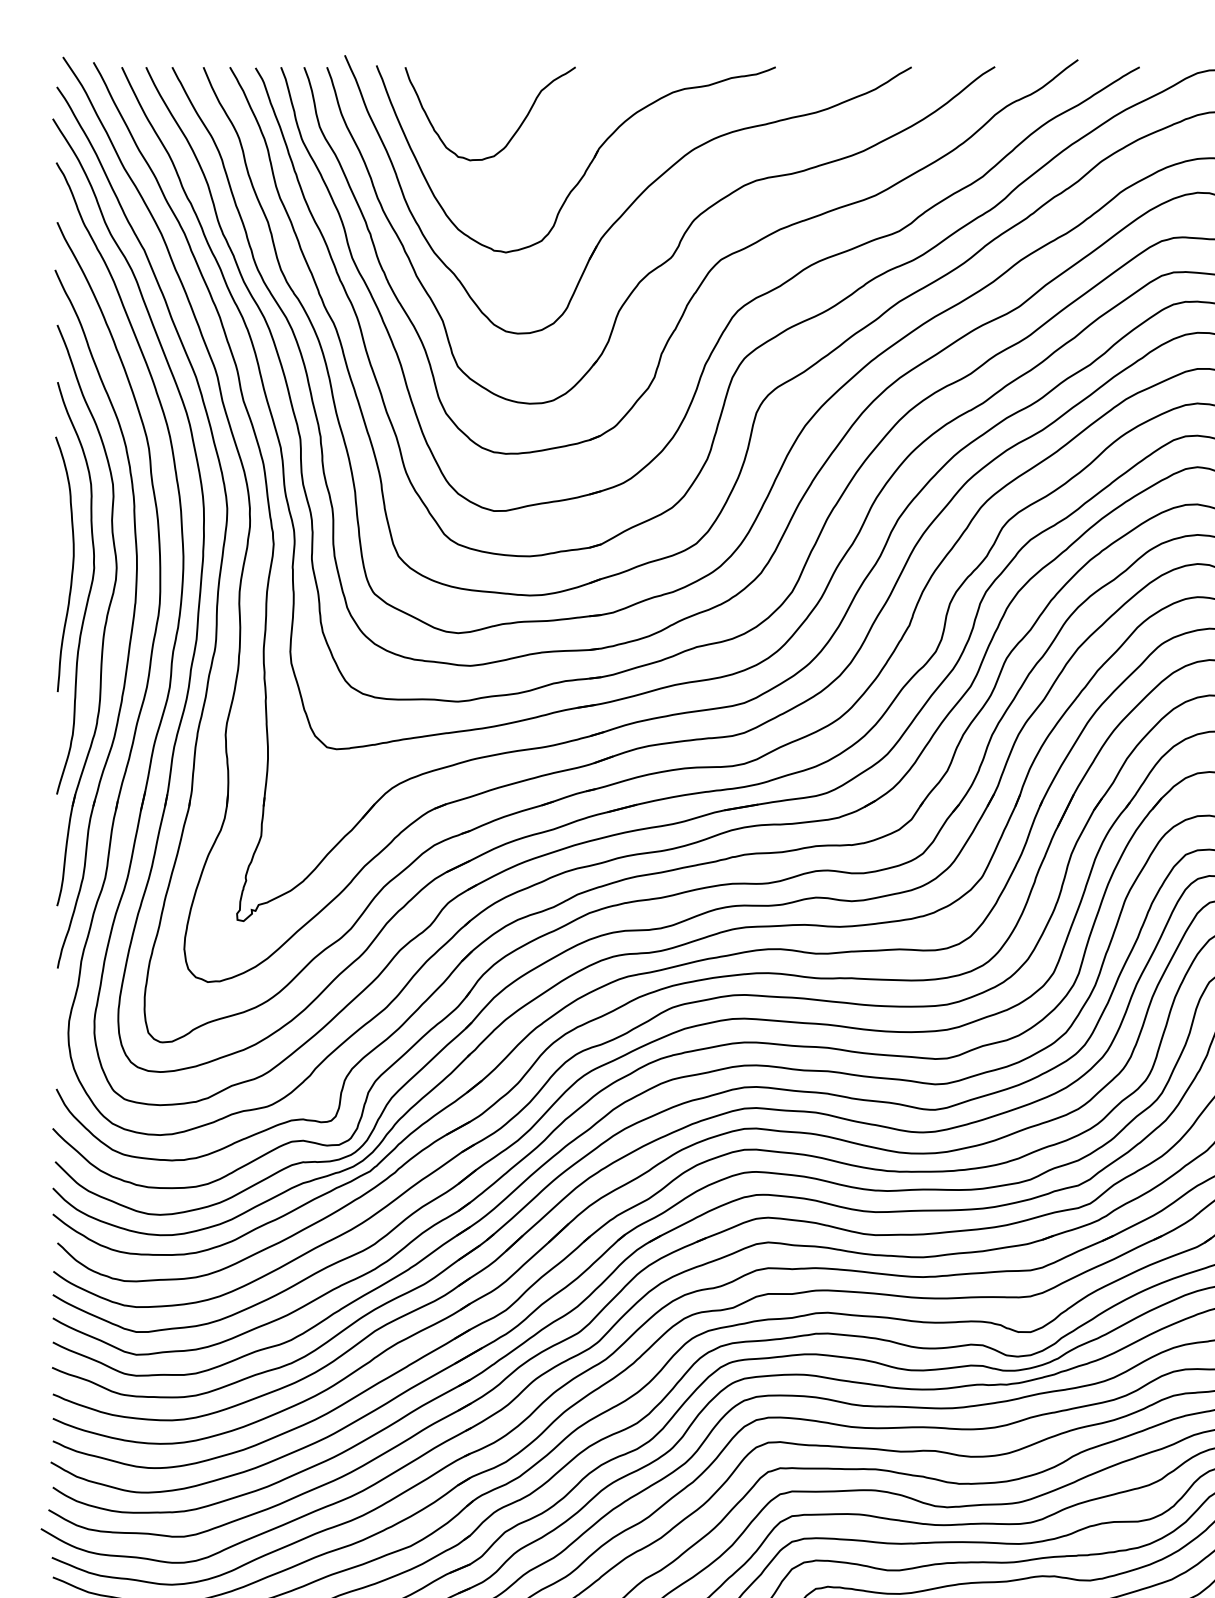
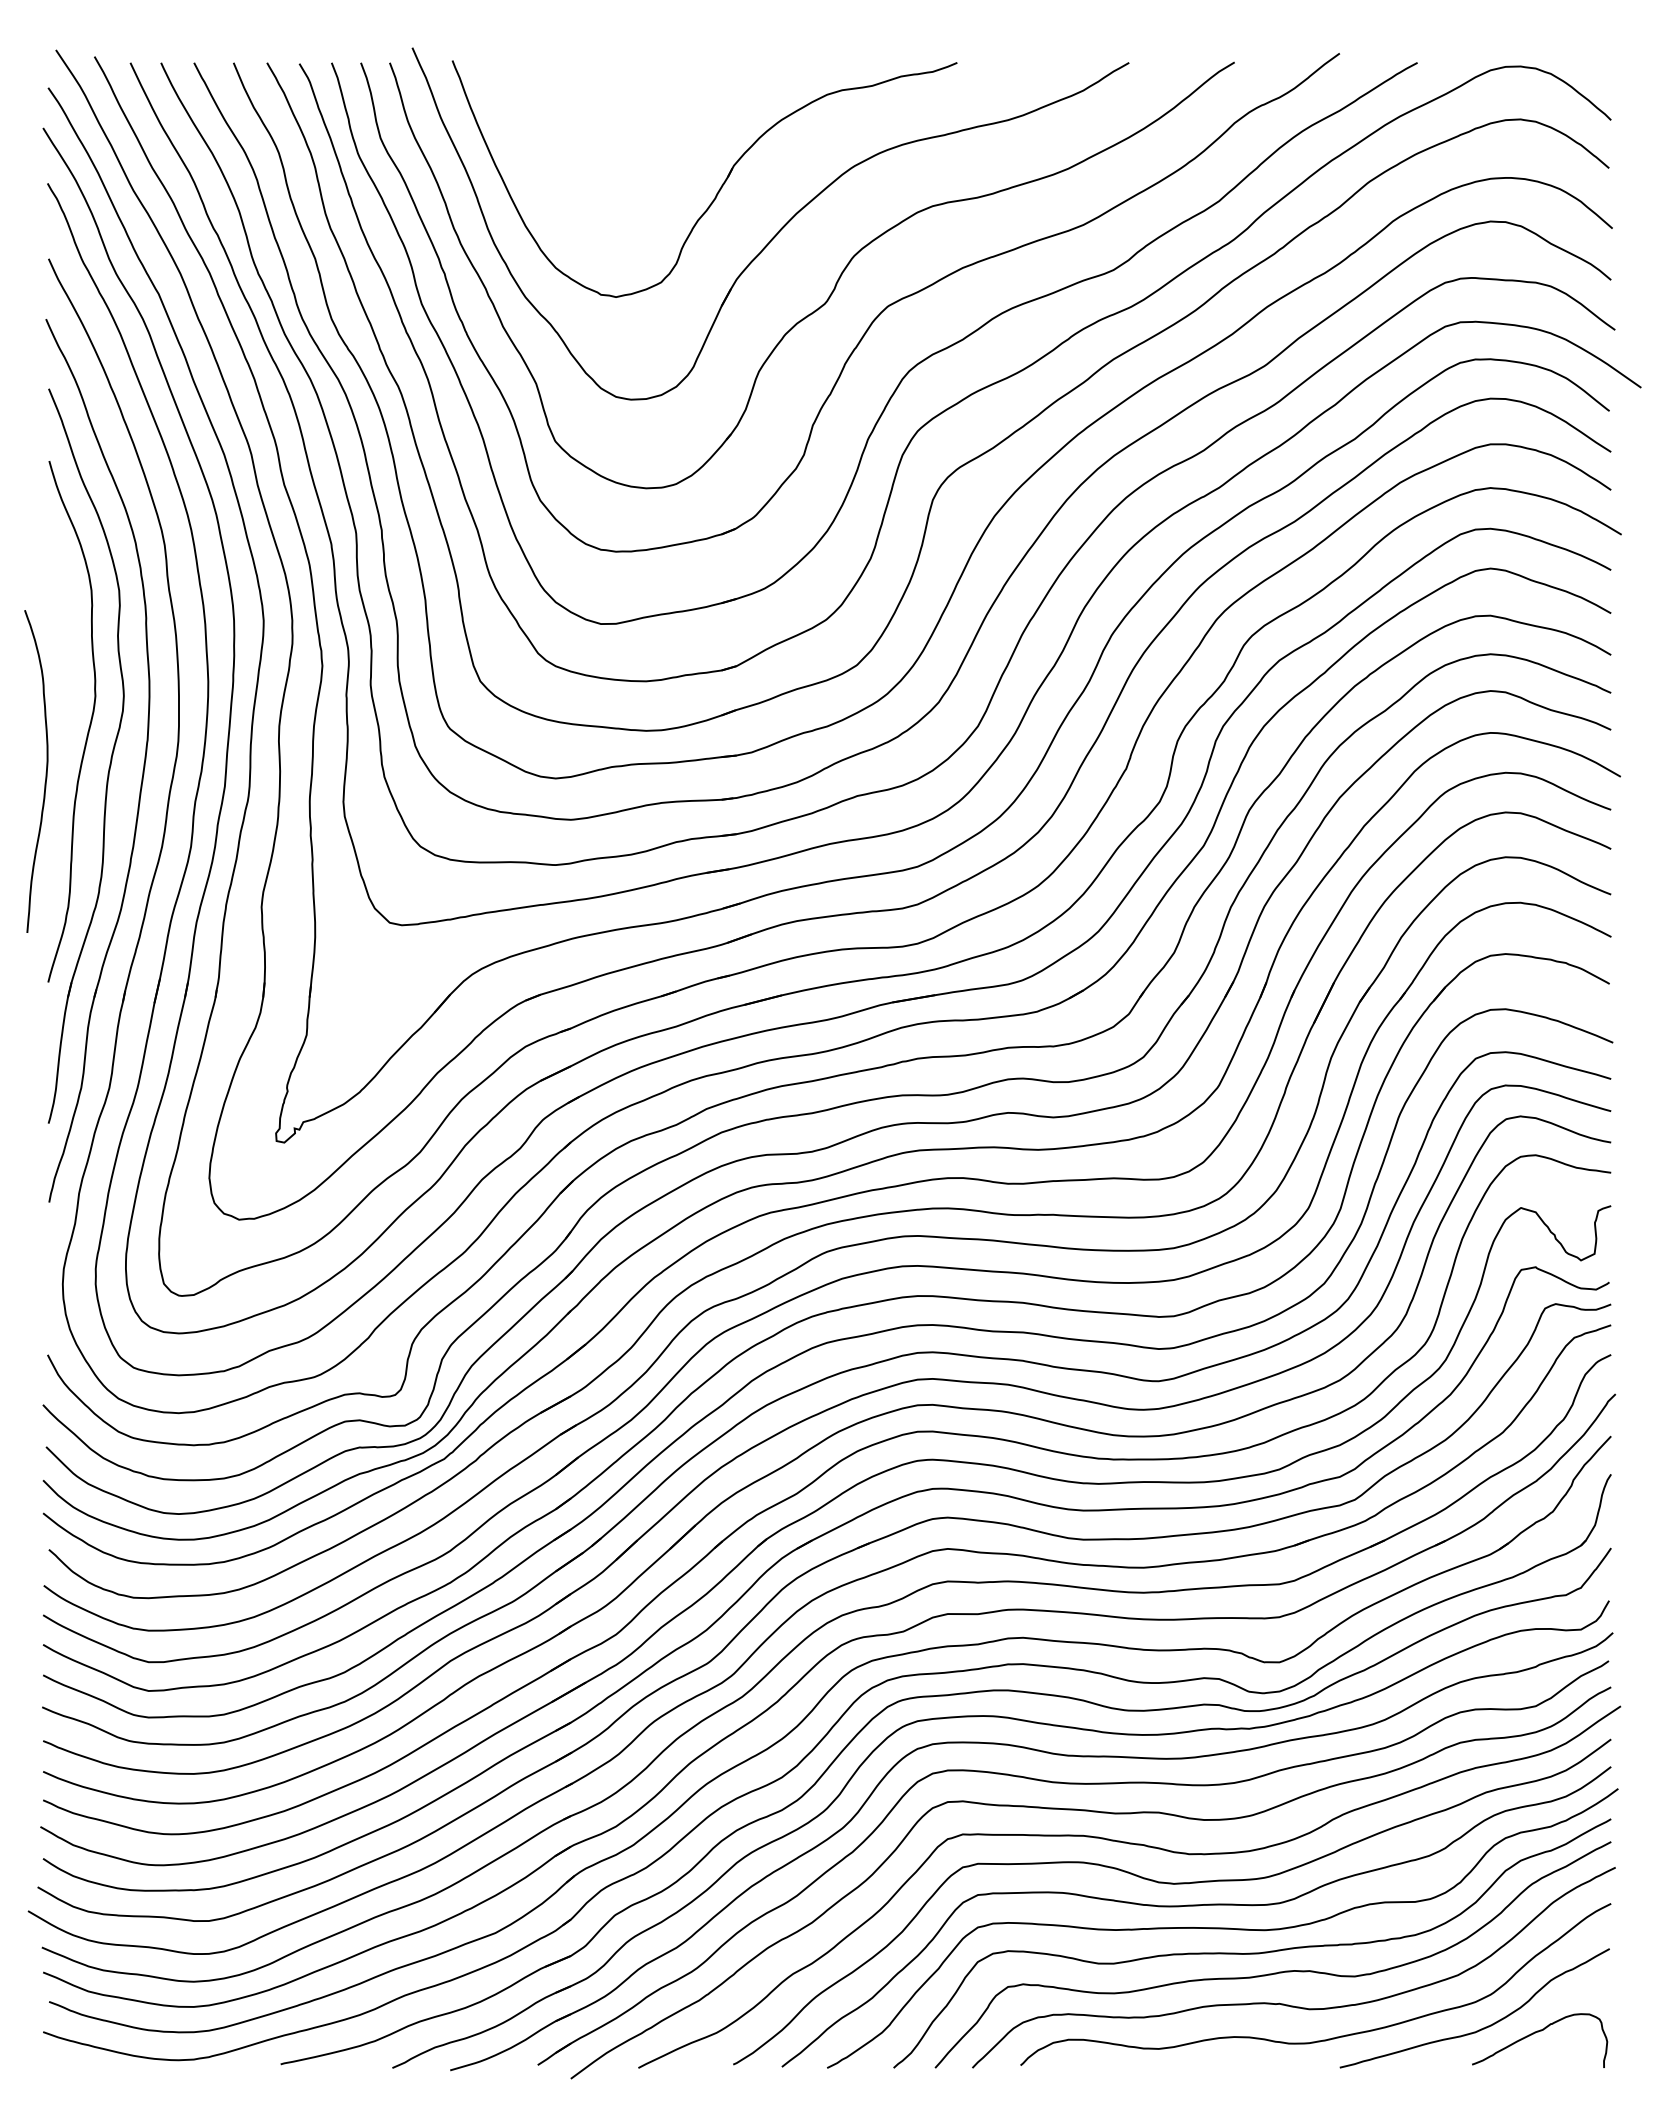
curve: (514, 133) -> (626, 146), removed
curve: (72, 565) -> (45, 772), moved

